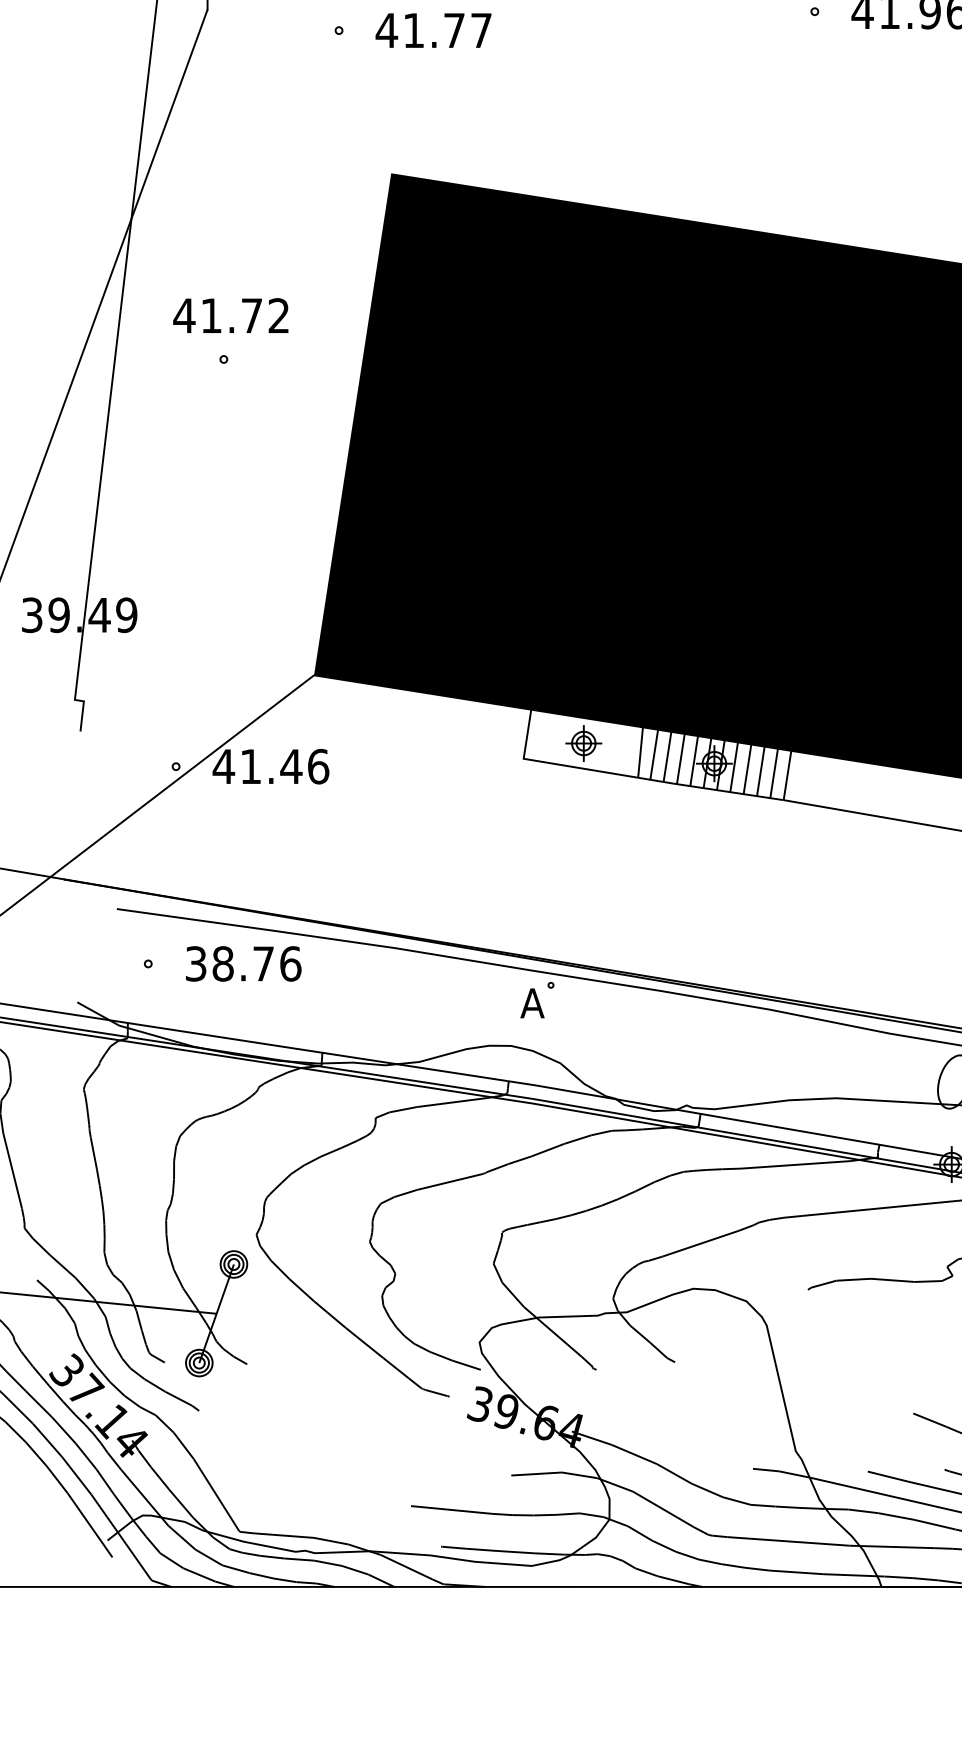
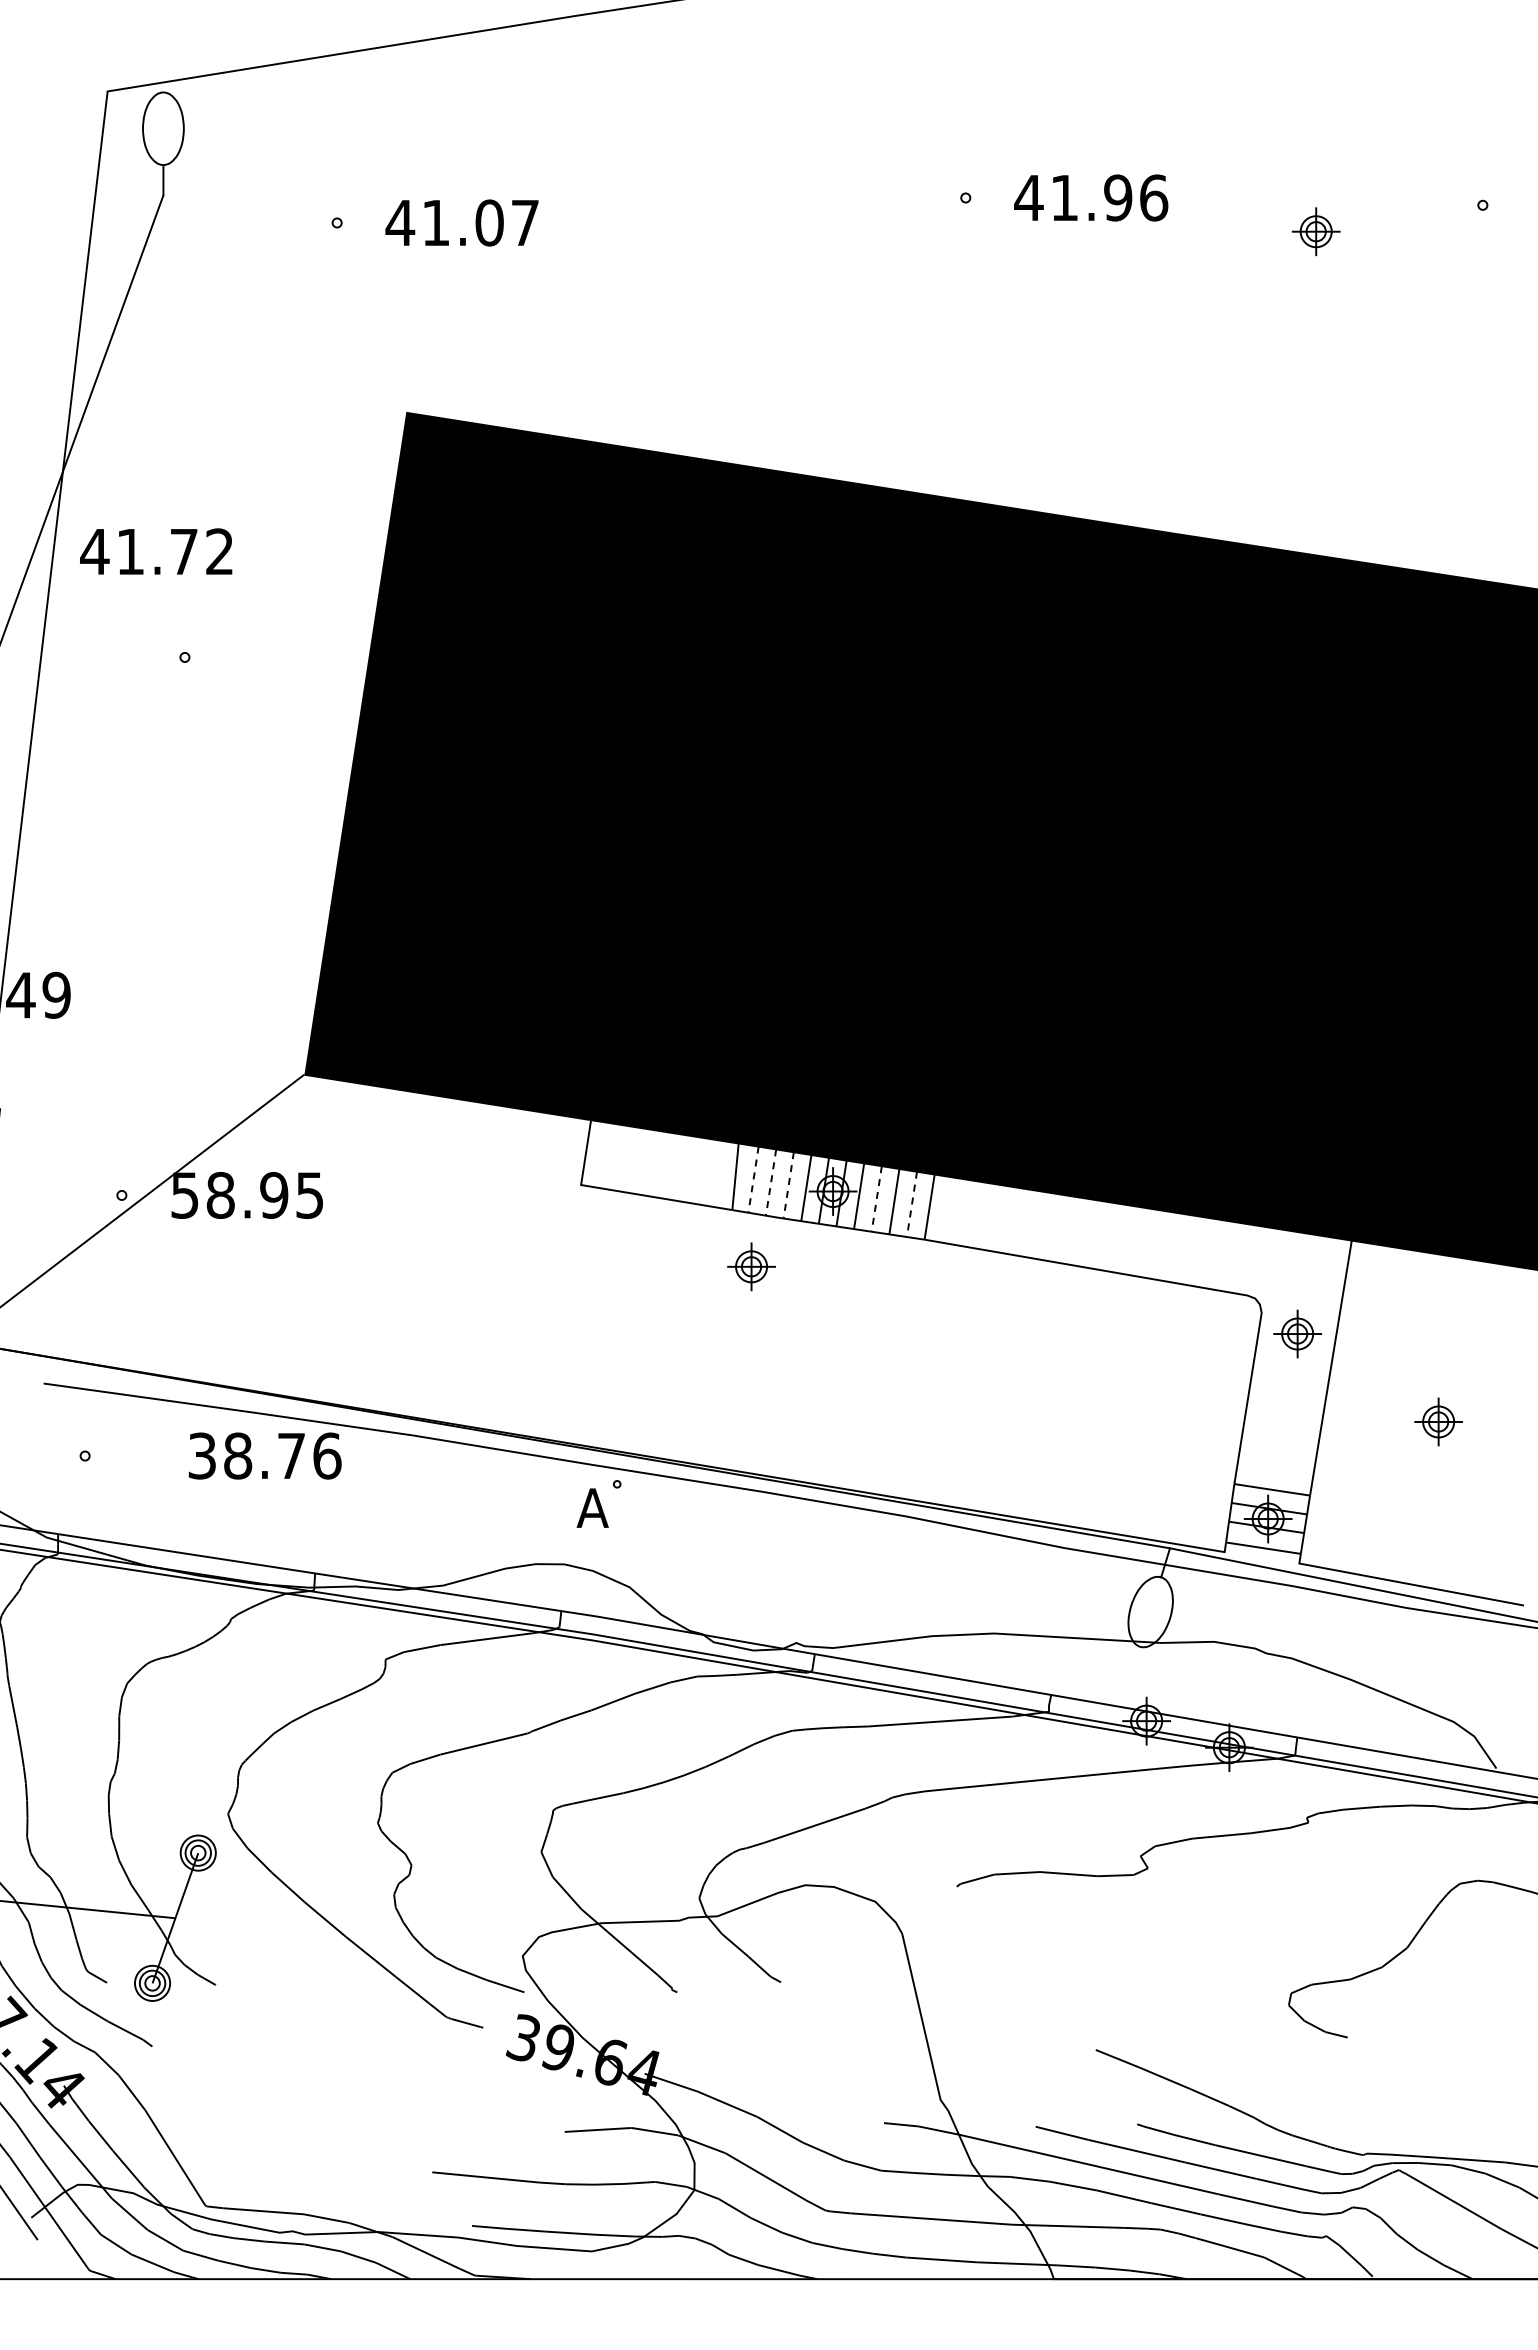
text: (454, 30) -> (489, 222), 41.77 -> 41.07
text: (231, 315) -> (156, 551), moved
part: (583, 743) -> (751, 1266), moved
line: (654, 756) -> (753, 1181), solid -> dashed
line: (667, 757) -> (771, 1183), solid -> dashed
line: (680, 759) -> (788, 1186), solid -> dashed
text: (271, 766) -> (247, 1195), 41.46 -> 58.95
line: (747, 769) -> (876, 1199), solid -> dashed
line: (773, 774) -> (911, 1205), solid -> dashed
text: (243, 963) -> (265, 1455), moved

